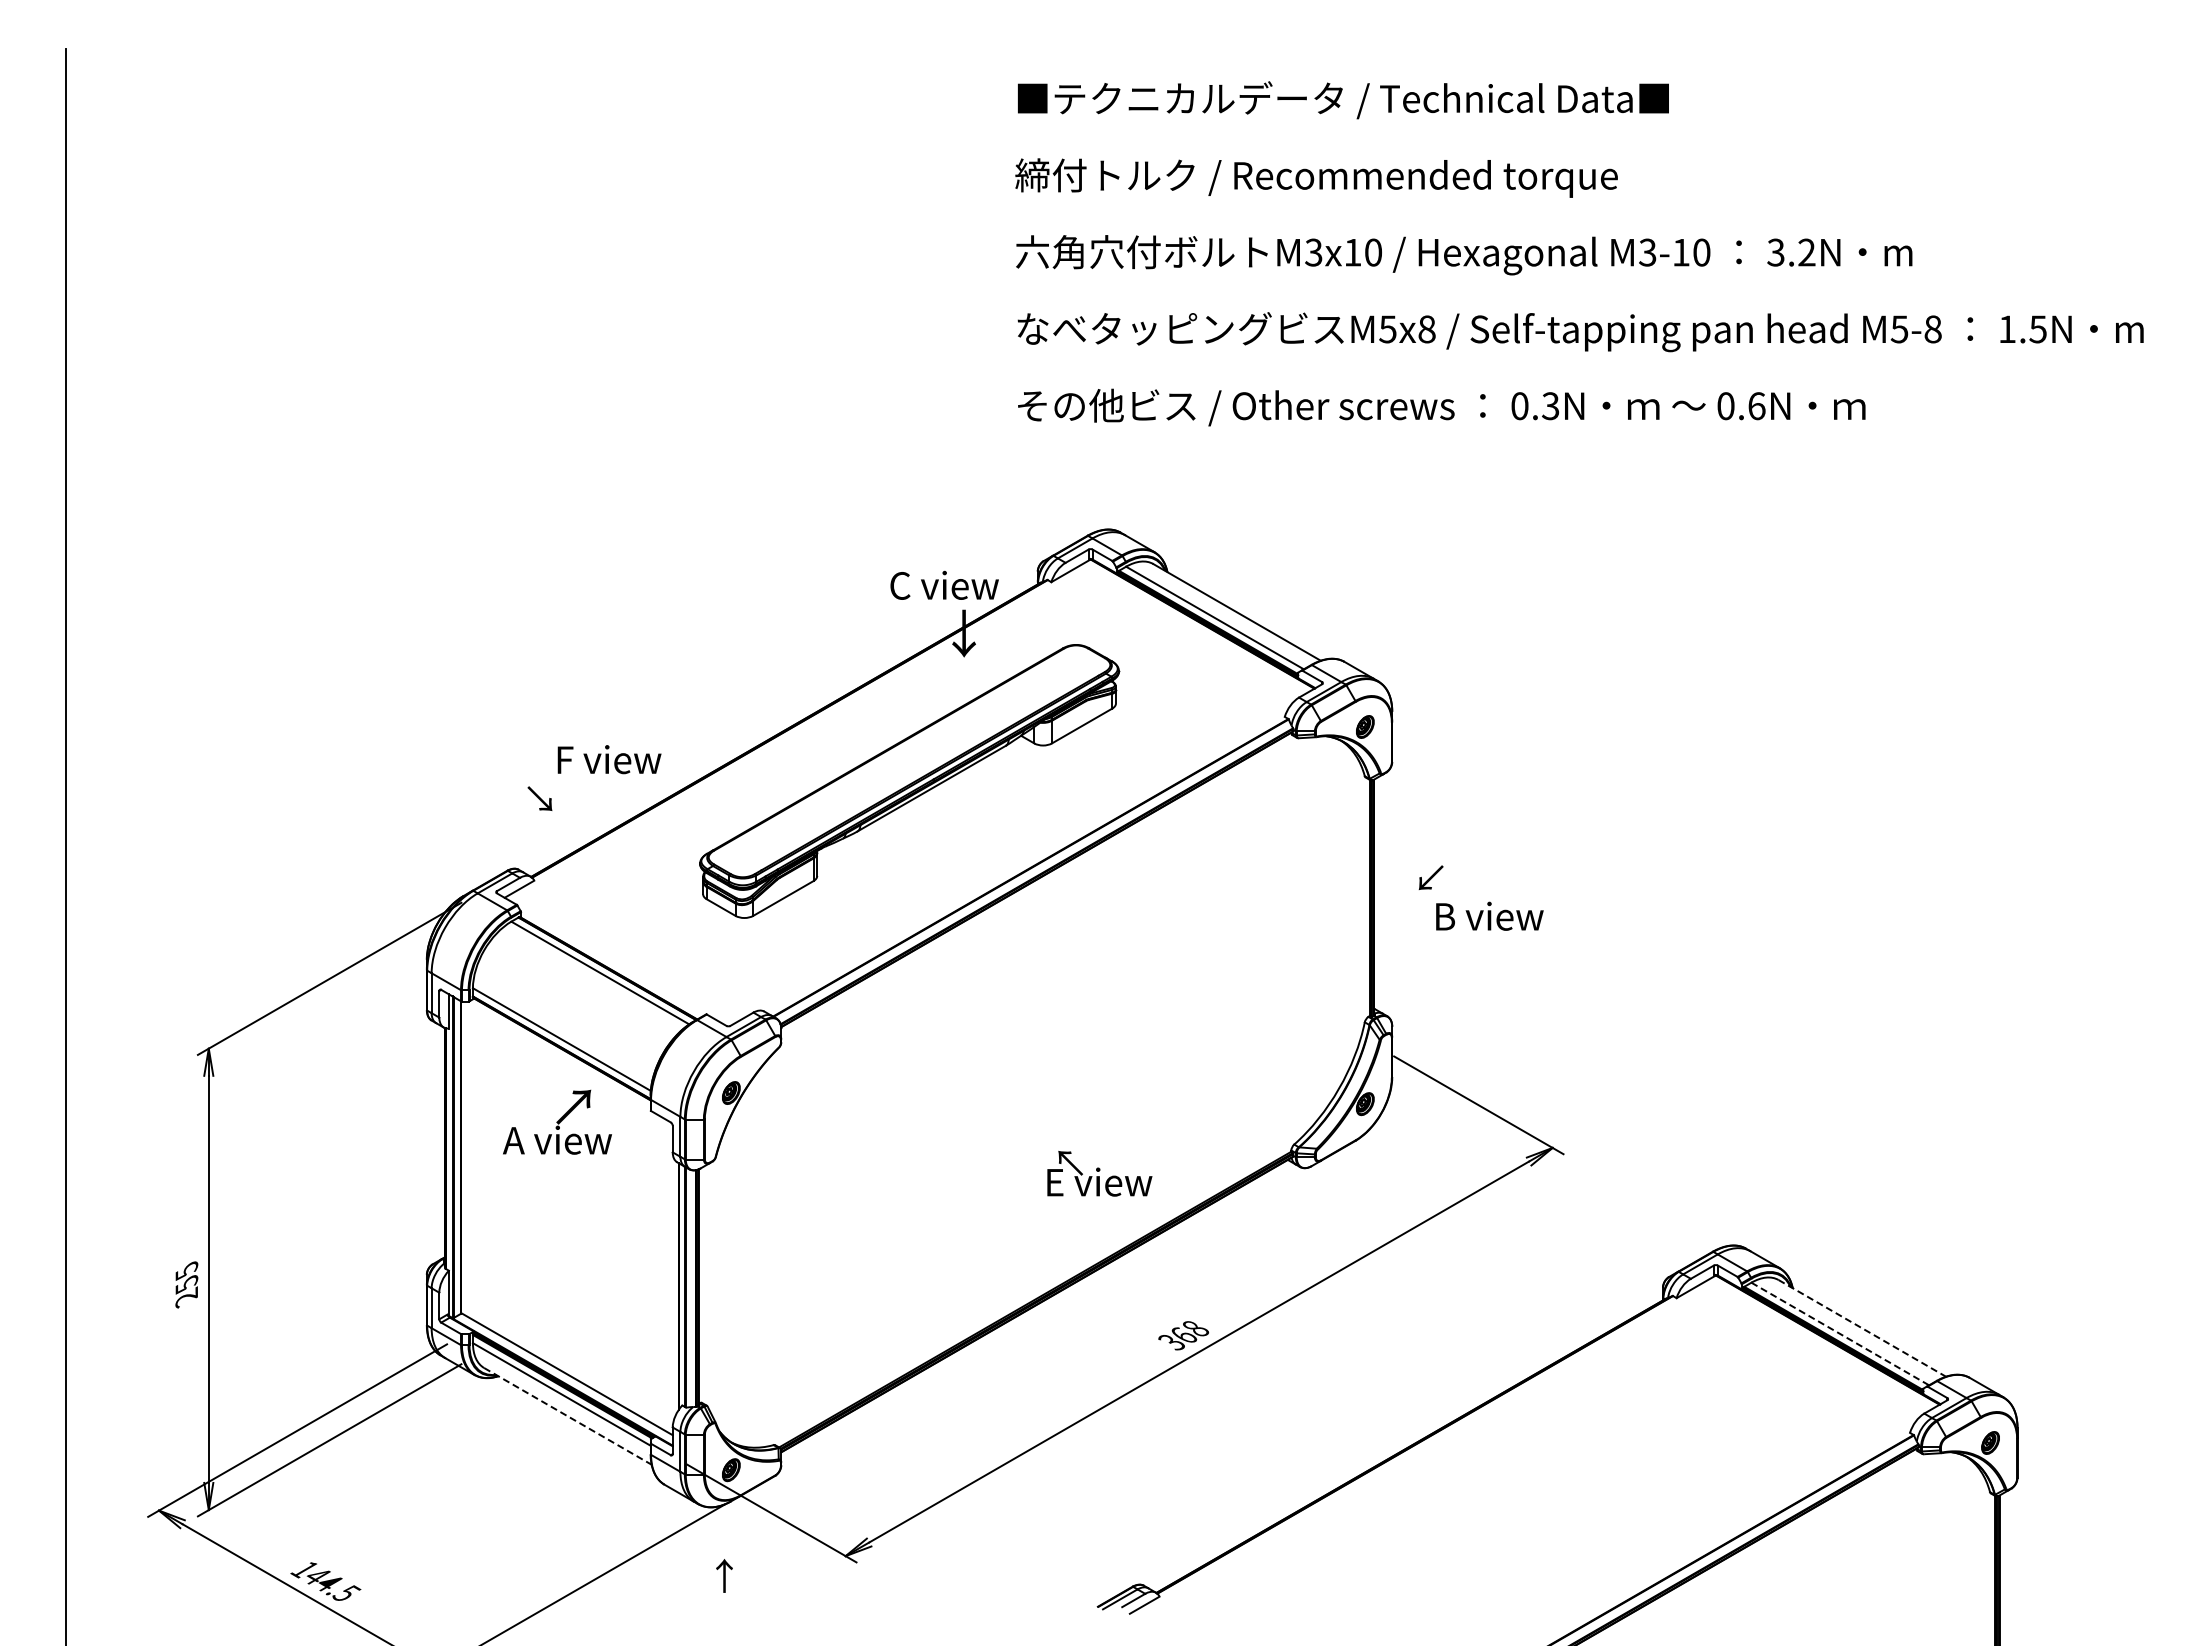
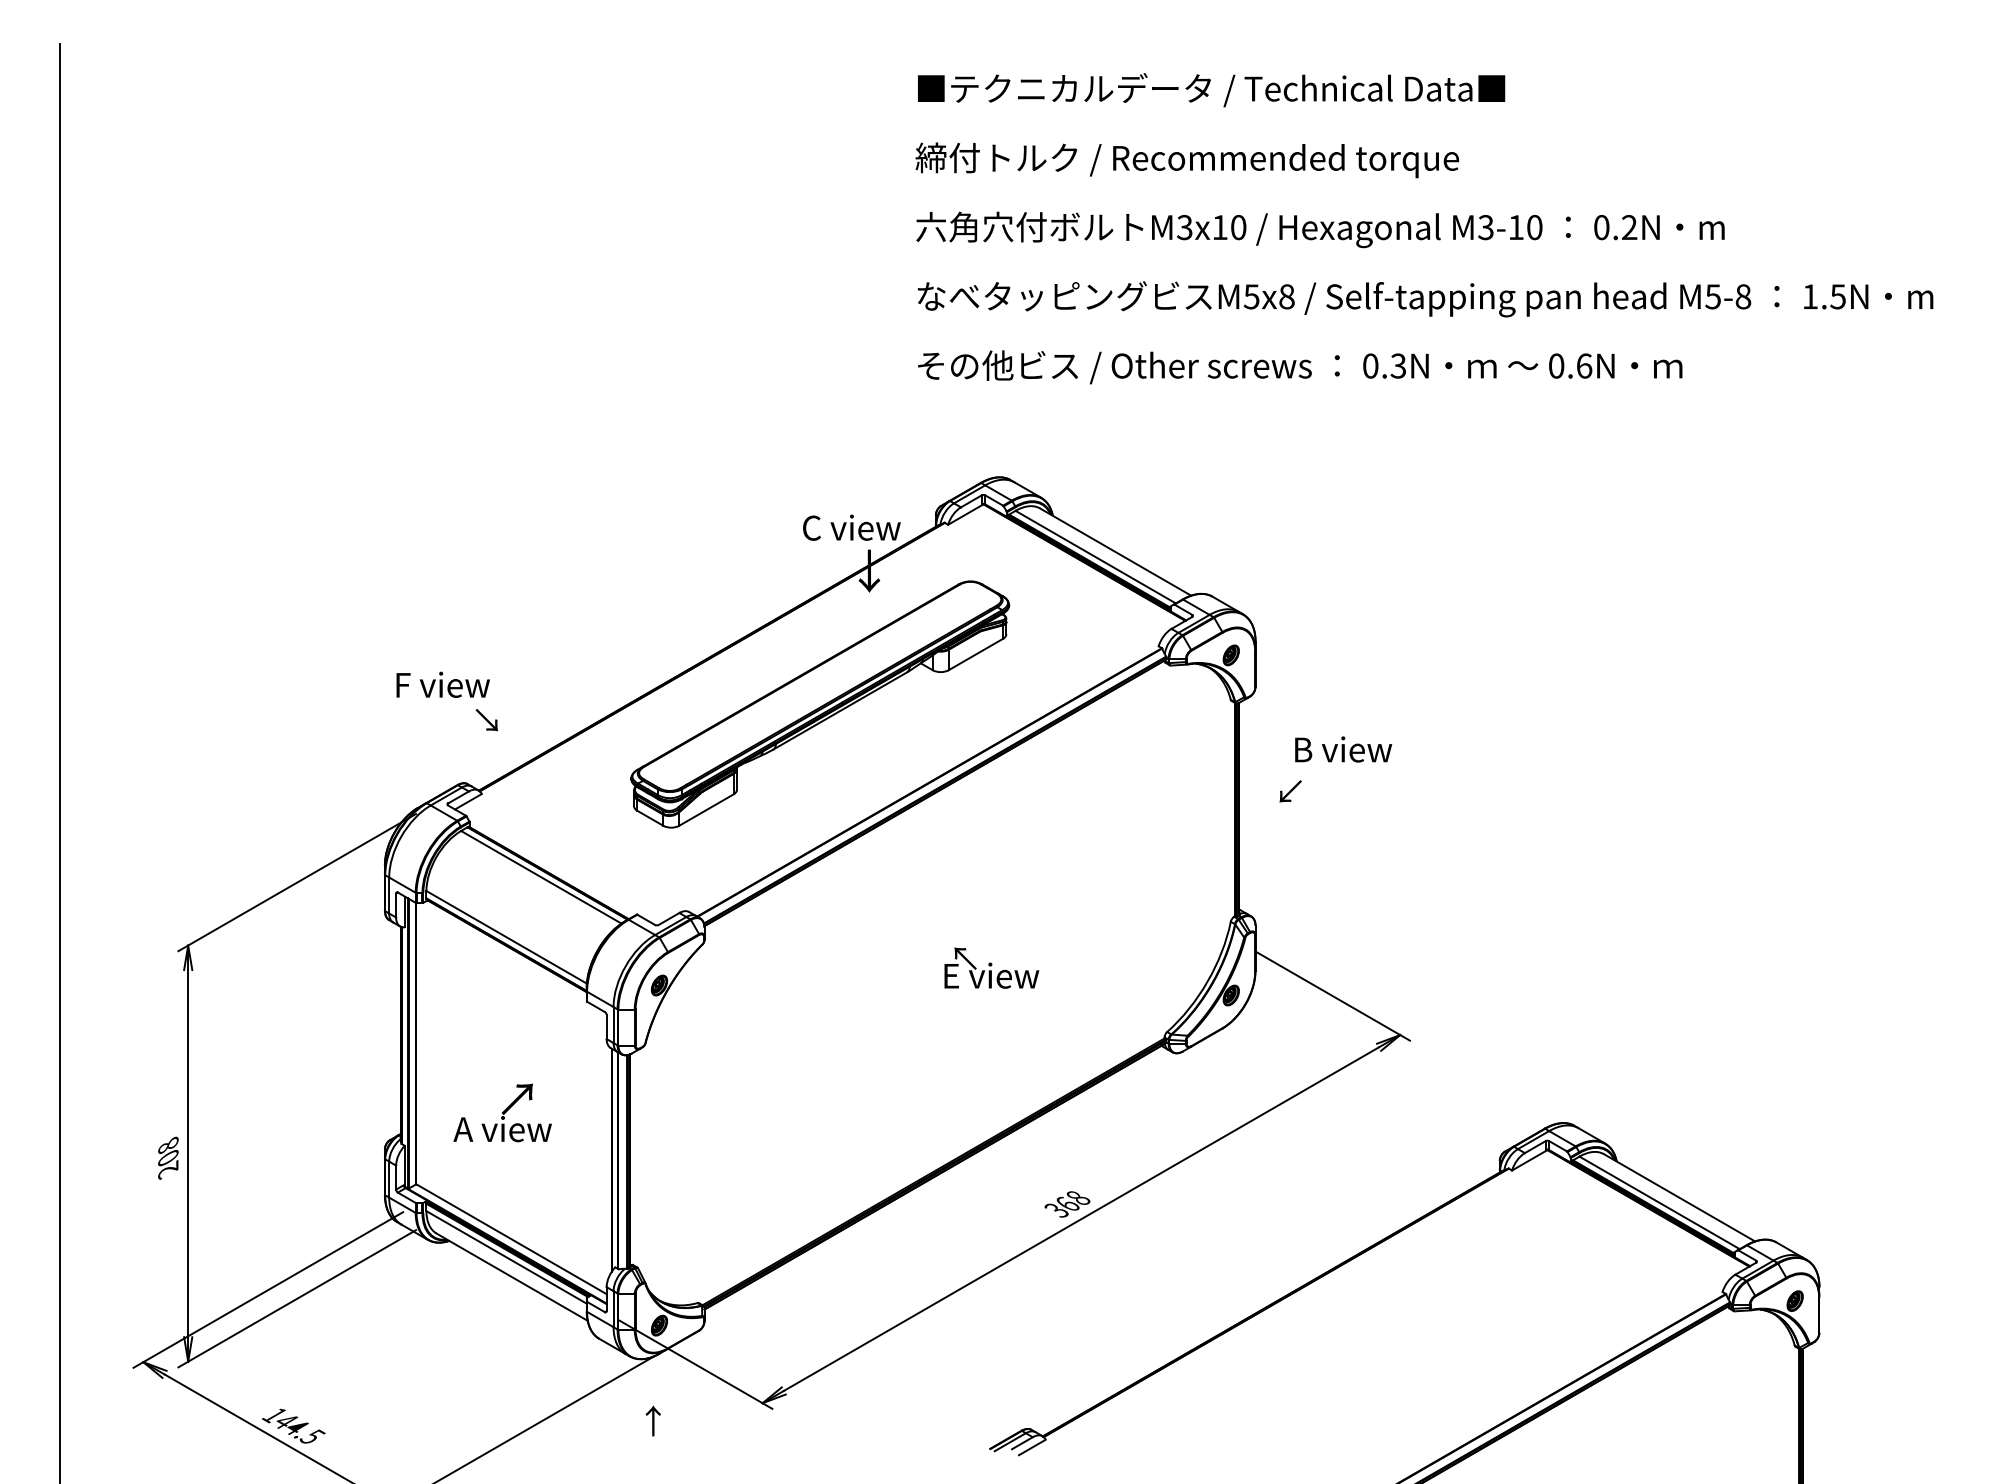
text: (1775, 252) -> (1601, 227), 3.2N -> 0.2N
text: (609, 759) -> (443, 684), moved
text: (1489, 915) -> (1343, 748), moved
text: (557, 1121) -> (502, 1112), moved
text: (1099, 1173) -> (991, 967), moved
text: (186, 1277) -> (168, 1151), 255 -> 208
line: (1862, 1328) -> (1679, 1197), dashed -> solid
line: (1840, 1334) -> (1659, 1203), dashed -> solid
line: (567, 1416) -> (511, 1277), dashed -> solid

